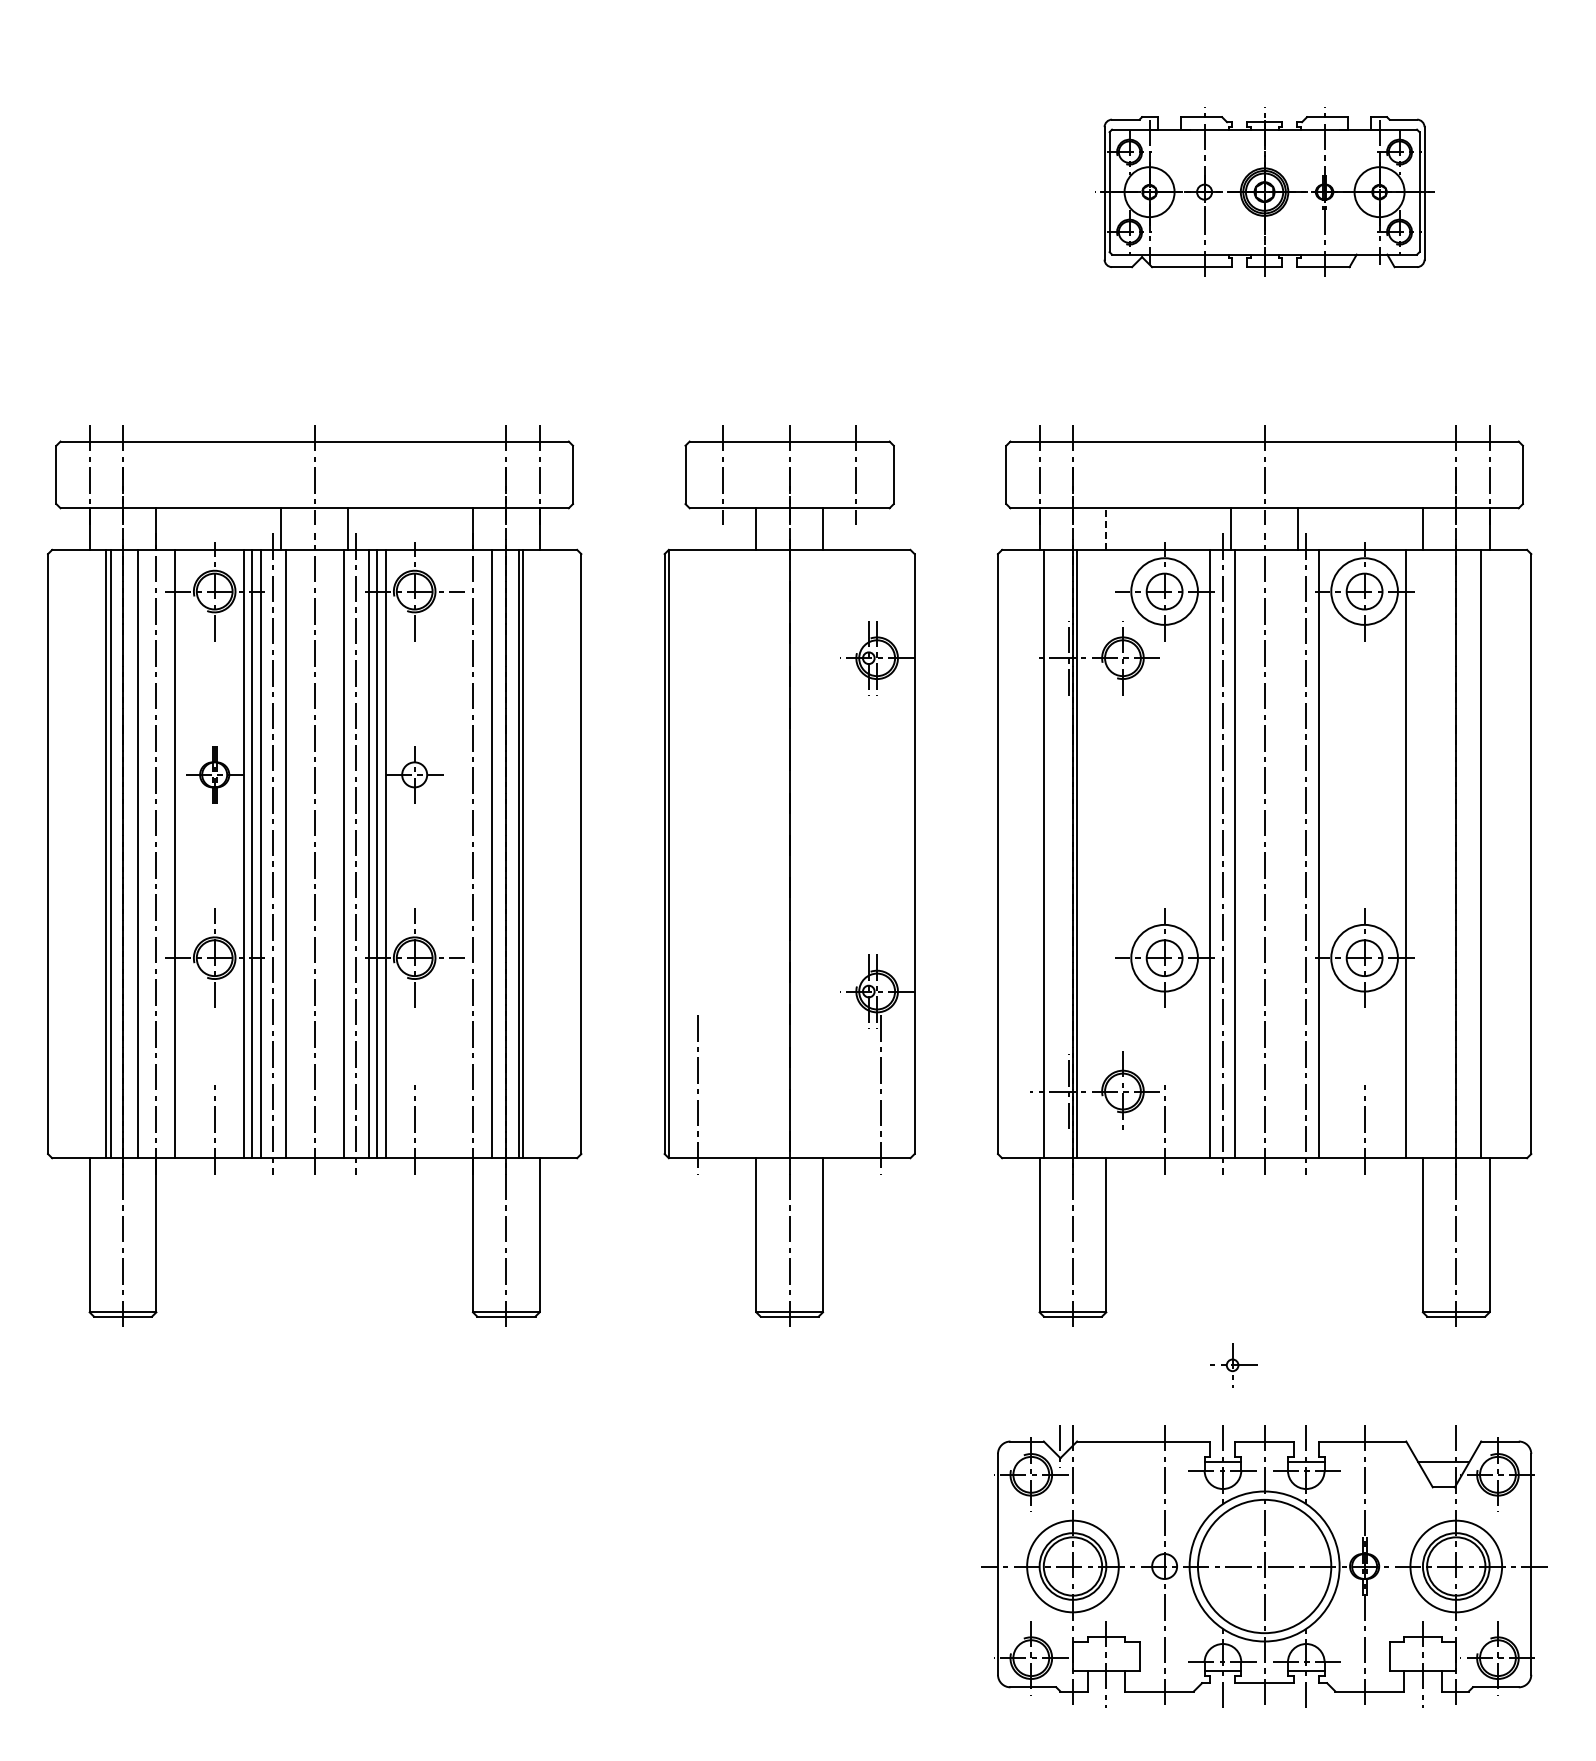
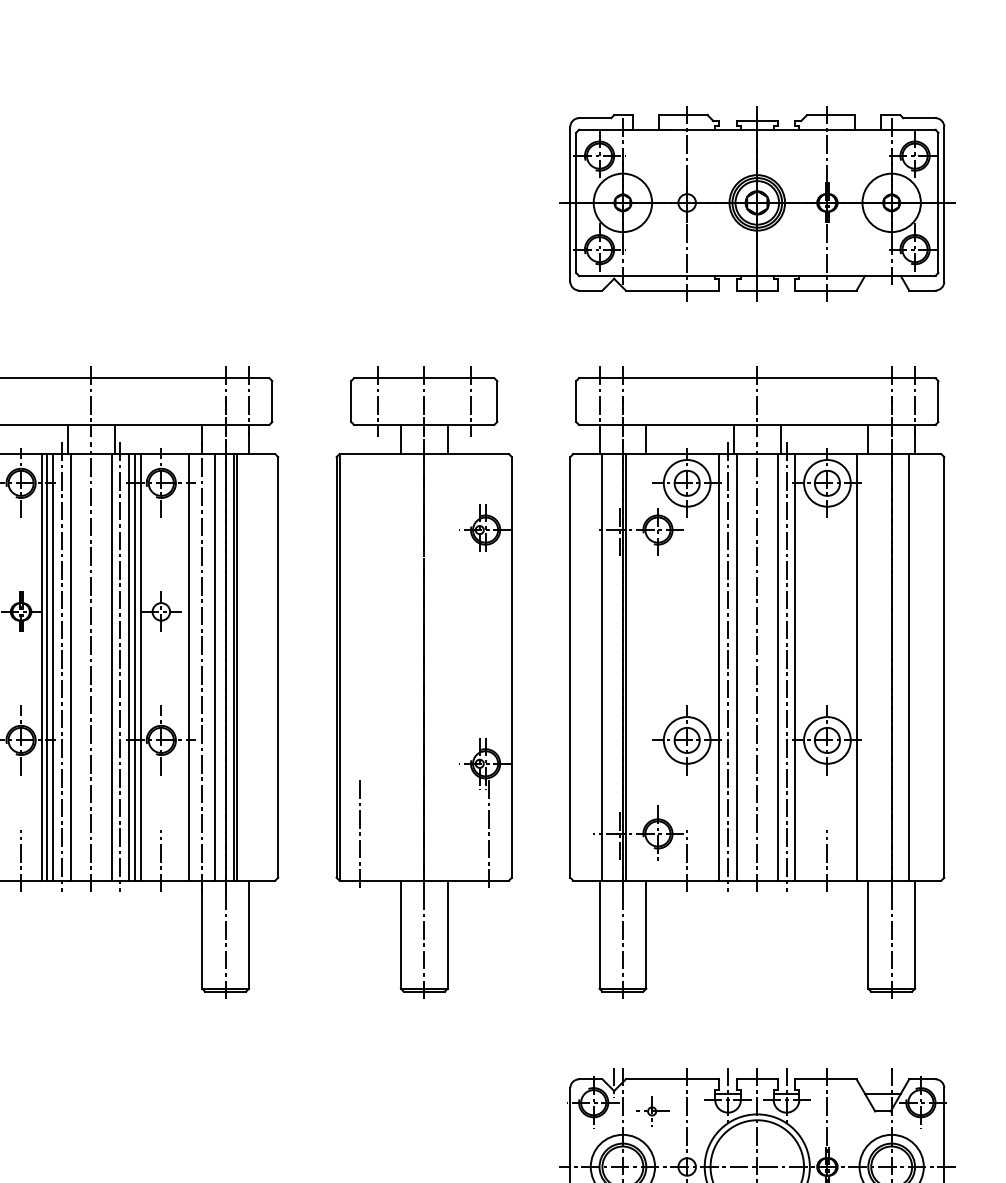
part: (1264, 192) -> (757, 203), size x1.67
line: (1106, 529) -> (646, 439), dashed -> solid
line: (454, 853) -> (189, 667), added
line: (1293, 853) -> (777, 667), added
part: (1233, 1365) -> (652, 1111), moved

